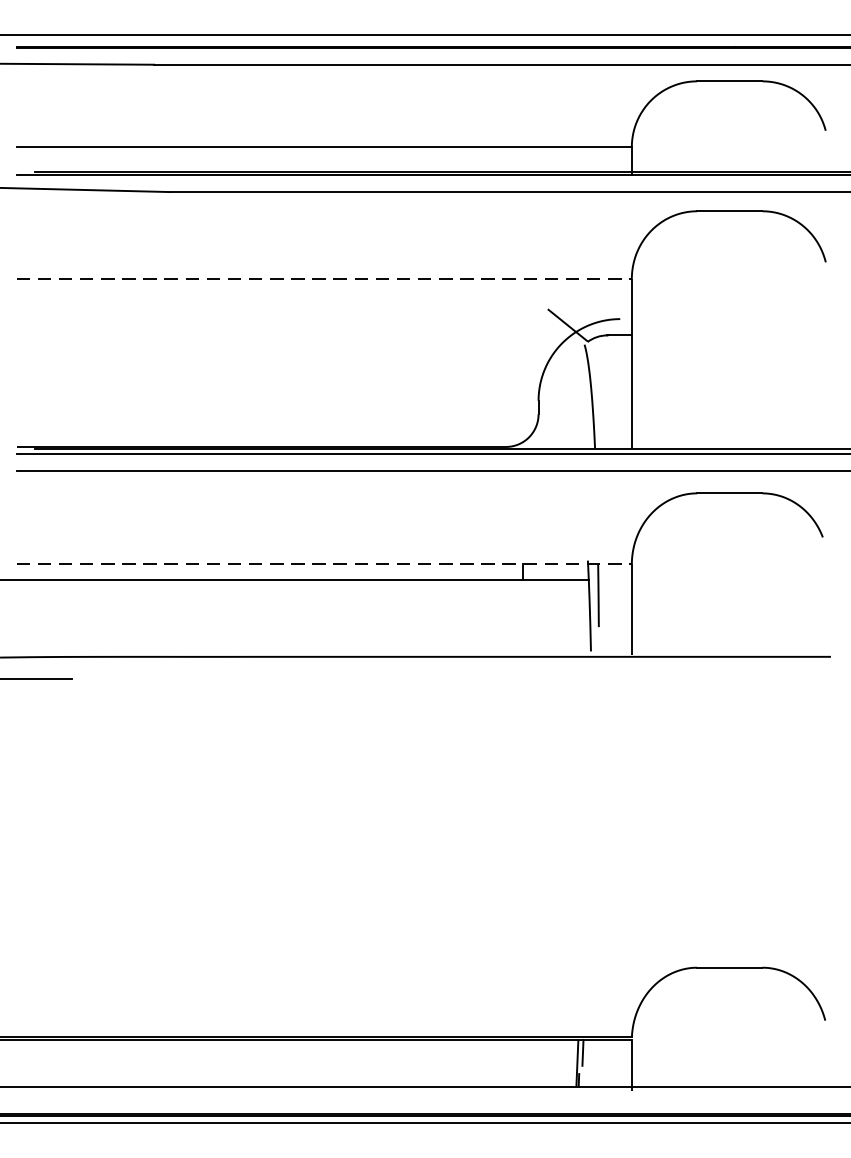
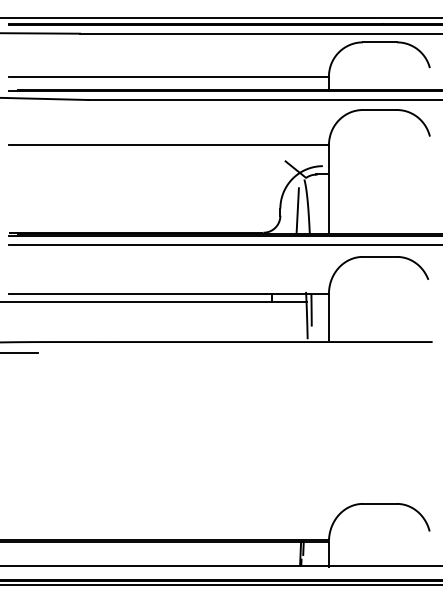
line: (325, 279) -> (169, 145), dashed -> solid
line: (571, 404) -> (297, 210), added
line: (325, 563) -> (169, 293), dashed -> solid

